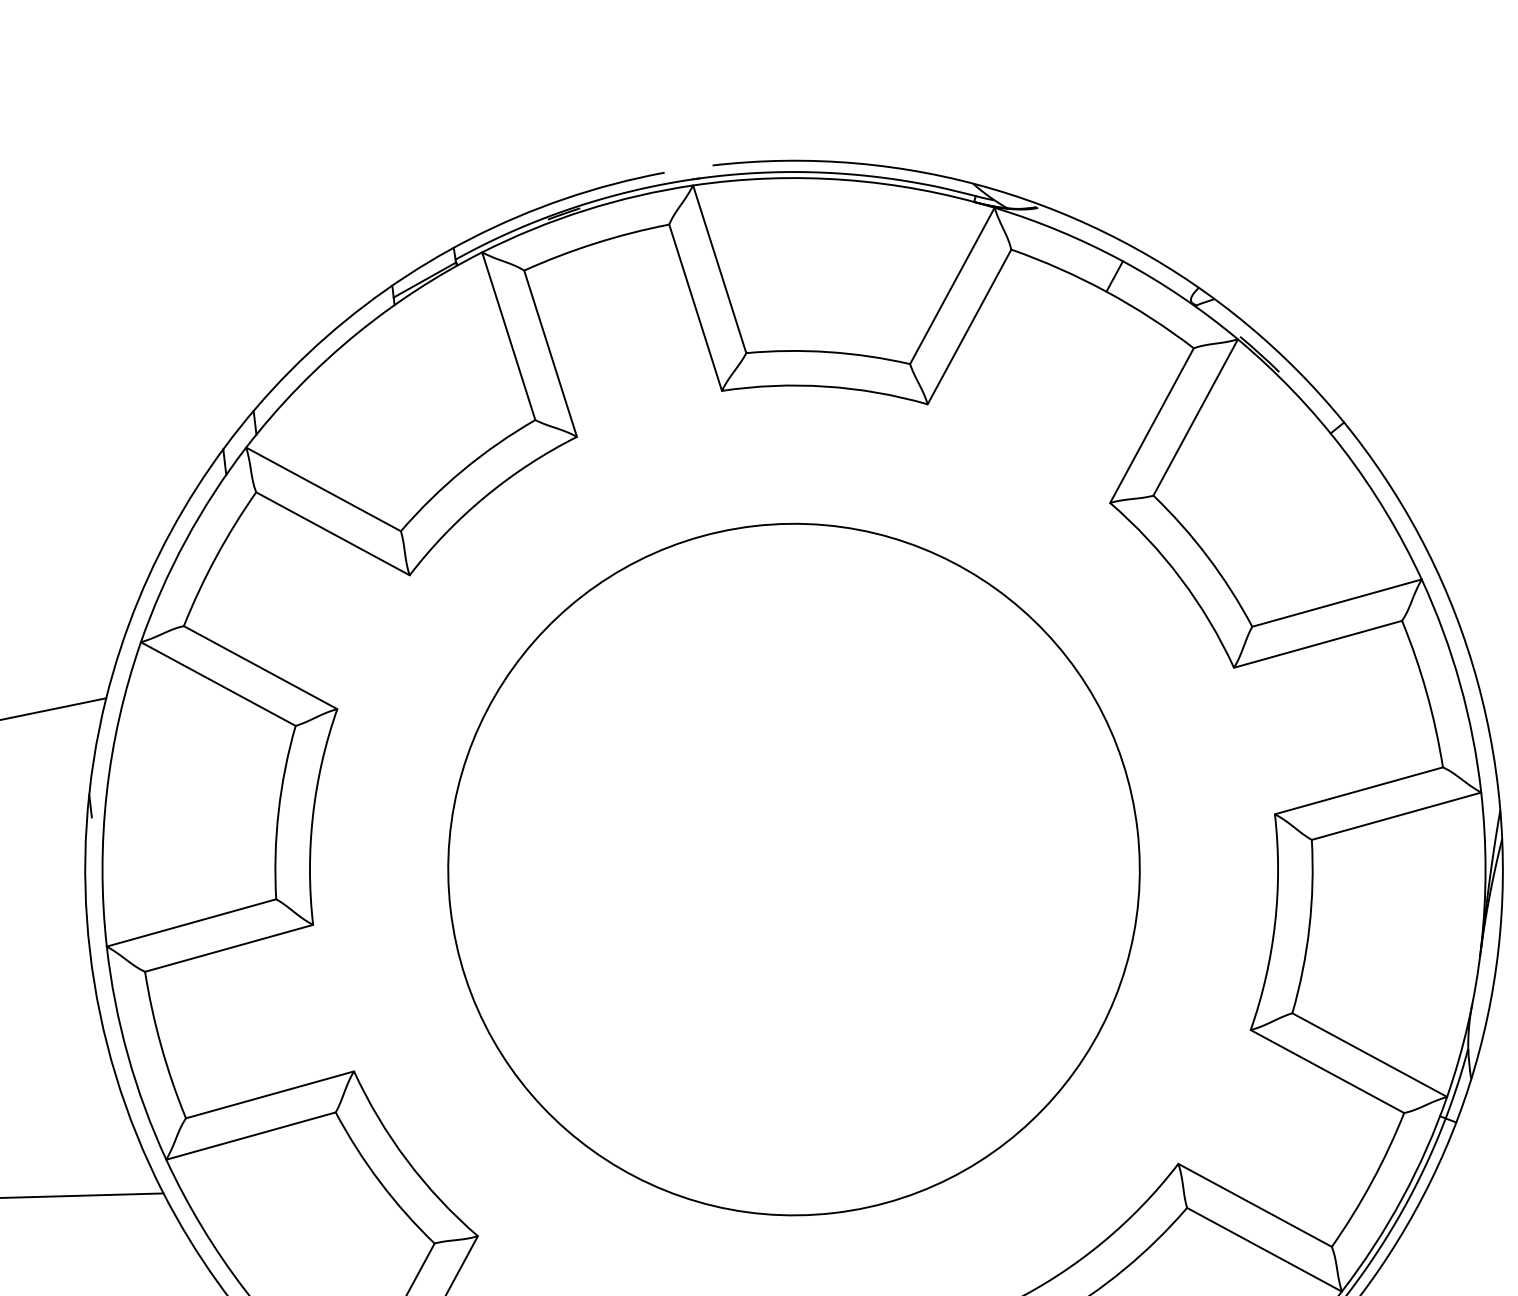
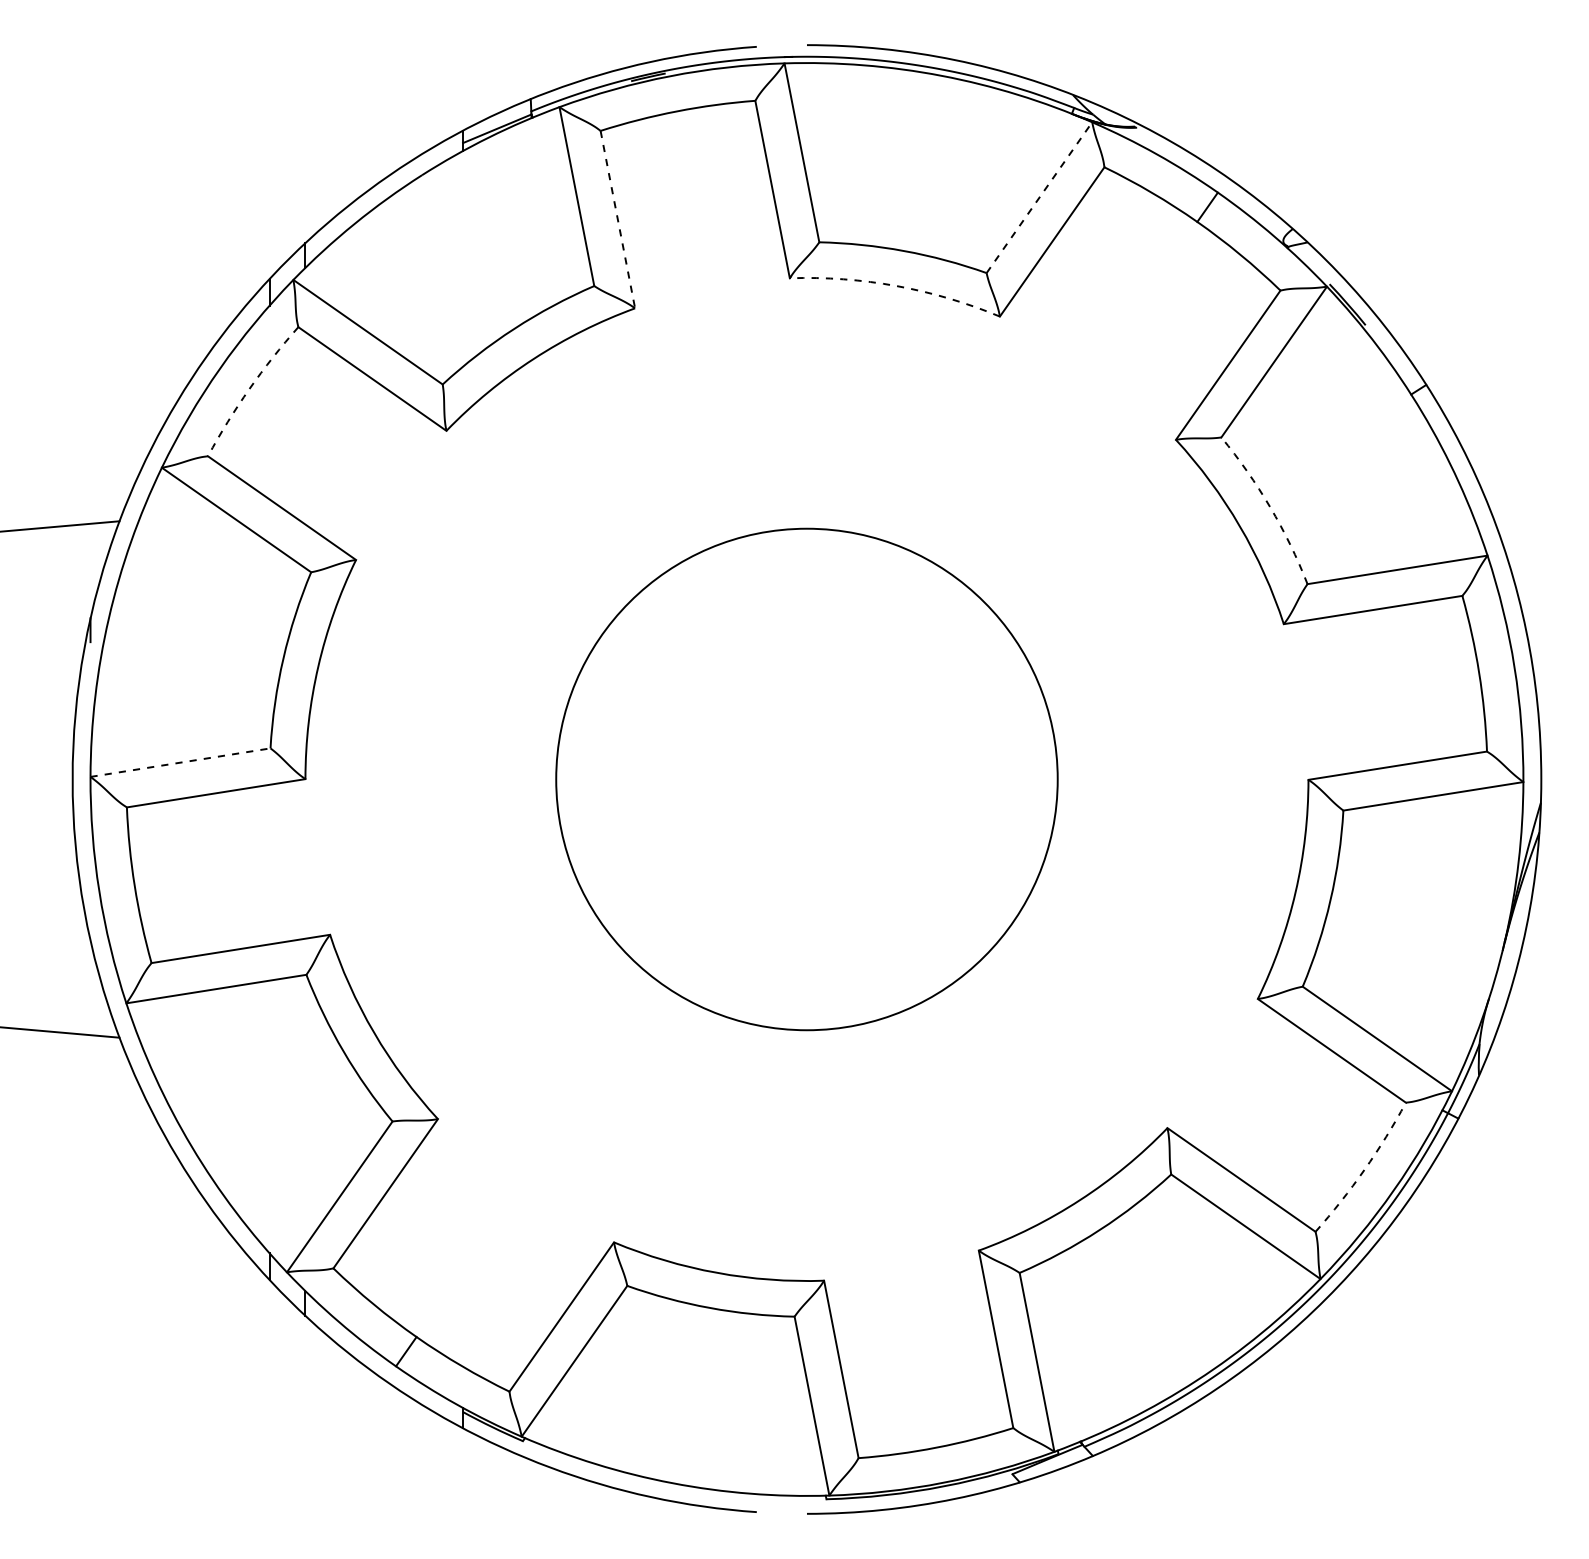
line: (952, 285) -> (1039, 197), solid -> dashed
line: (550, 354) -> (617, 220), solid -> dashed
arc: (825, 386) -> (896, 286), solid -> dashed
arc: (216, 557) -> (249, 389), solid -> dashed
arc: (1208, 557) -> (1270, 507), solid -> dashed
circle: (793, 869) -> (806, 779), size x0.7
line: (192, 922) -> (181, 762), solid -> dashed
arc: (1371, 1181) -> (1364, 1169), solid -> dashed

